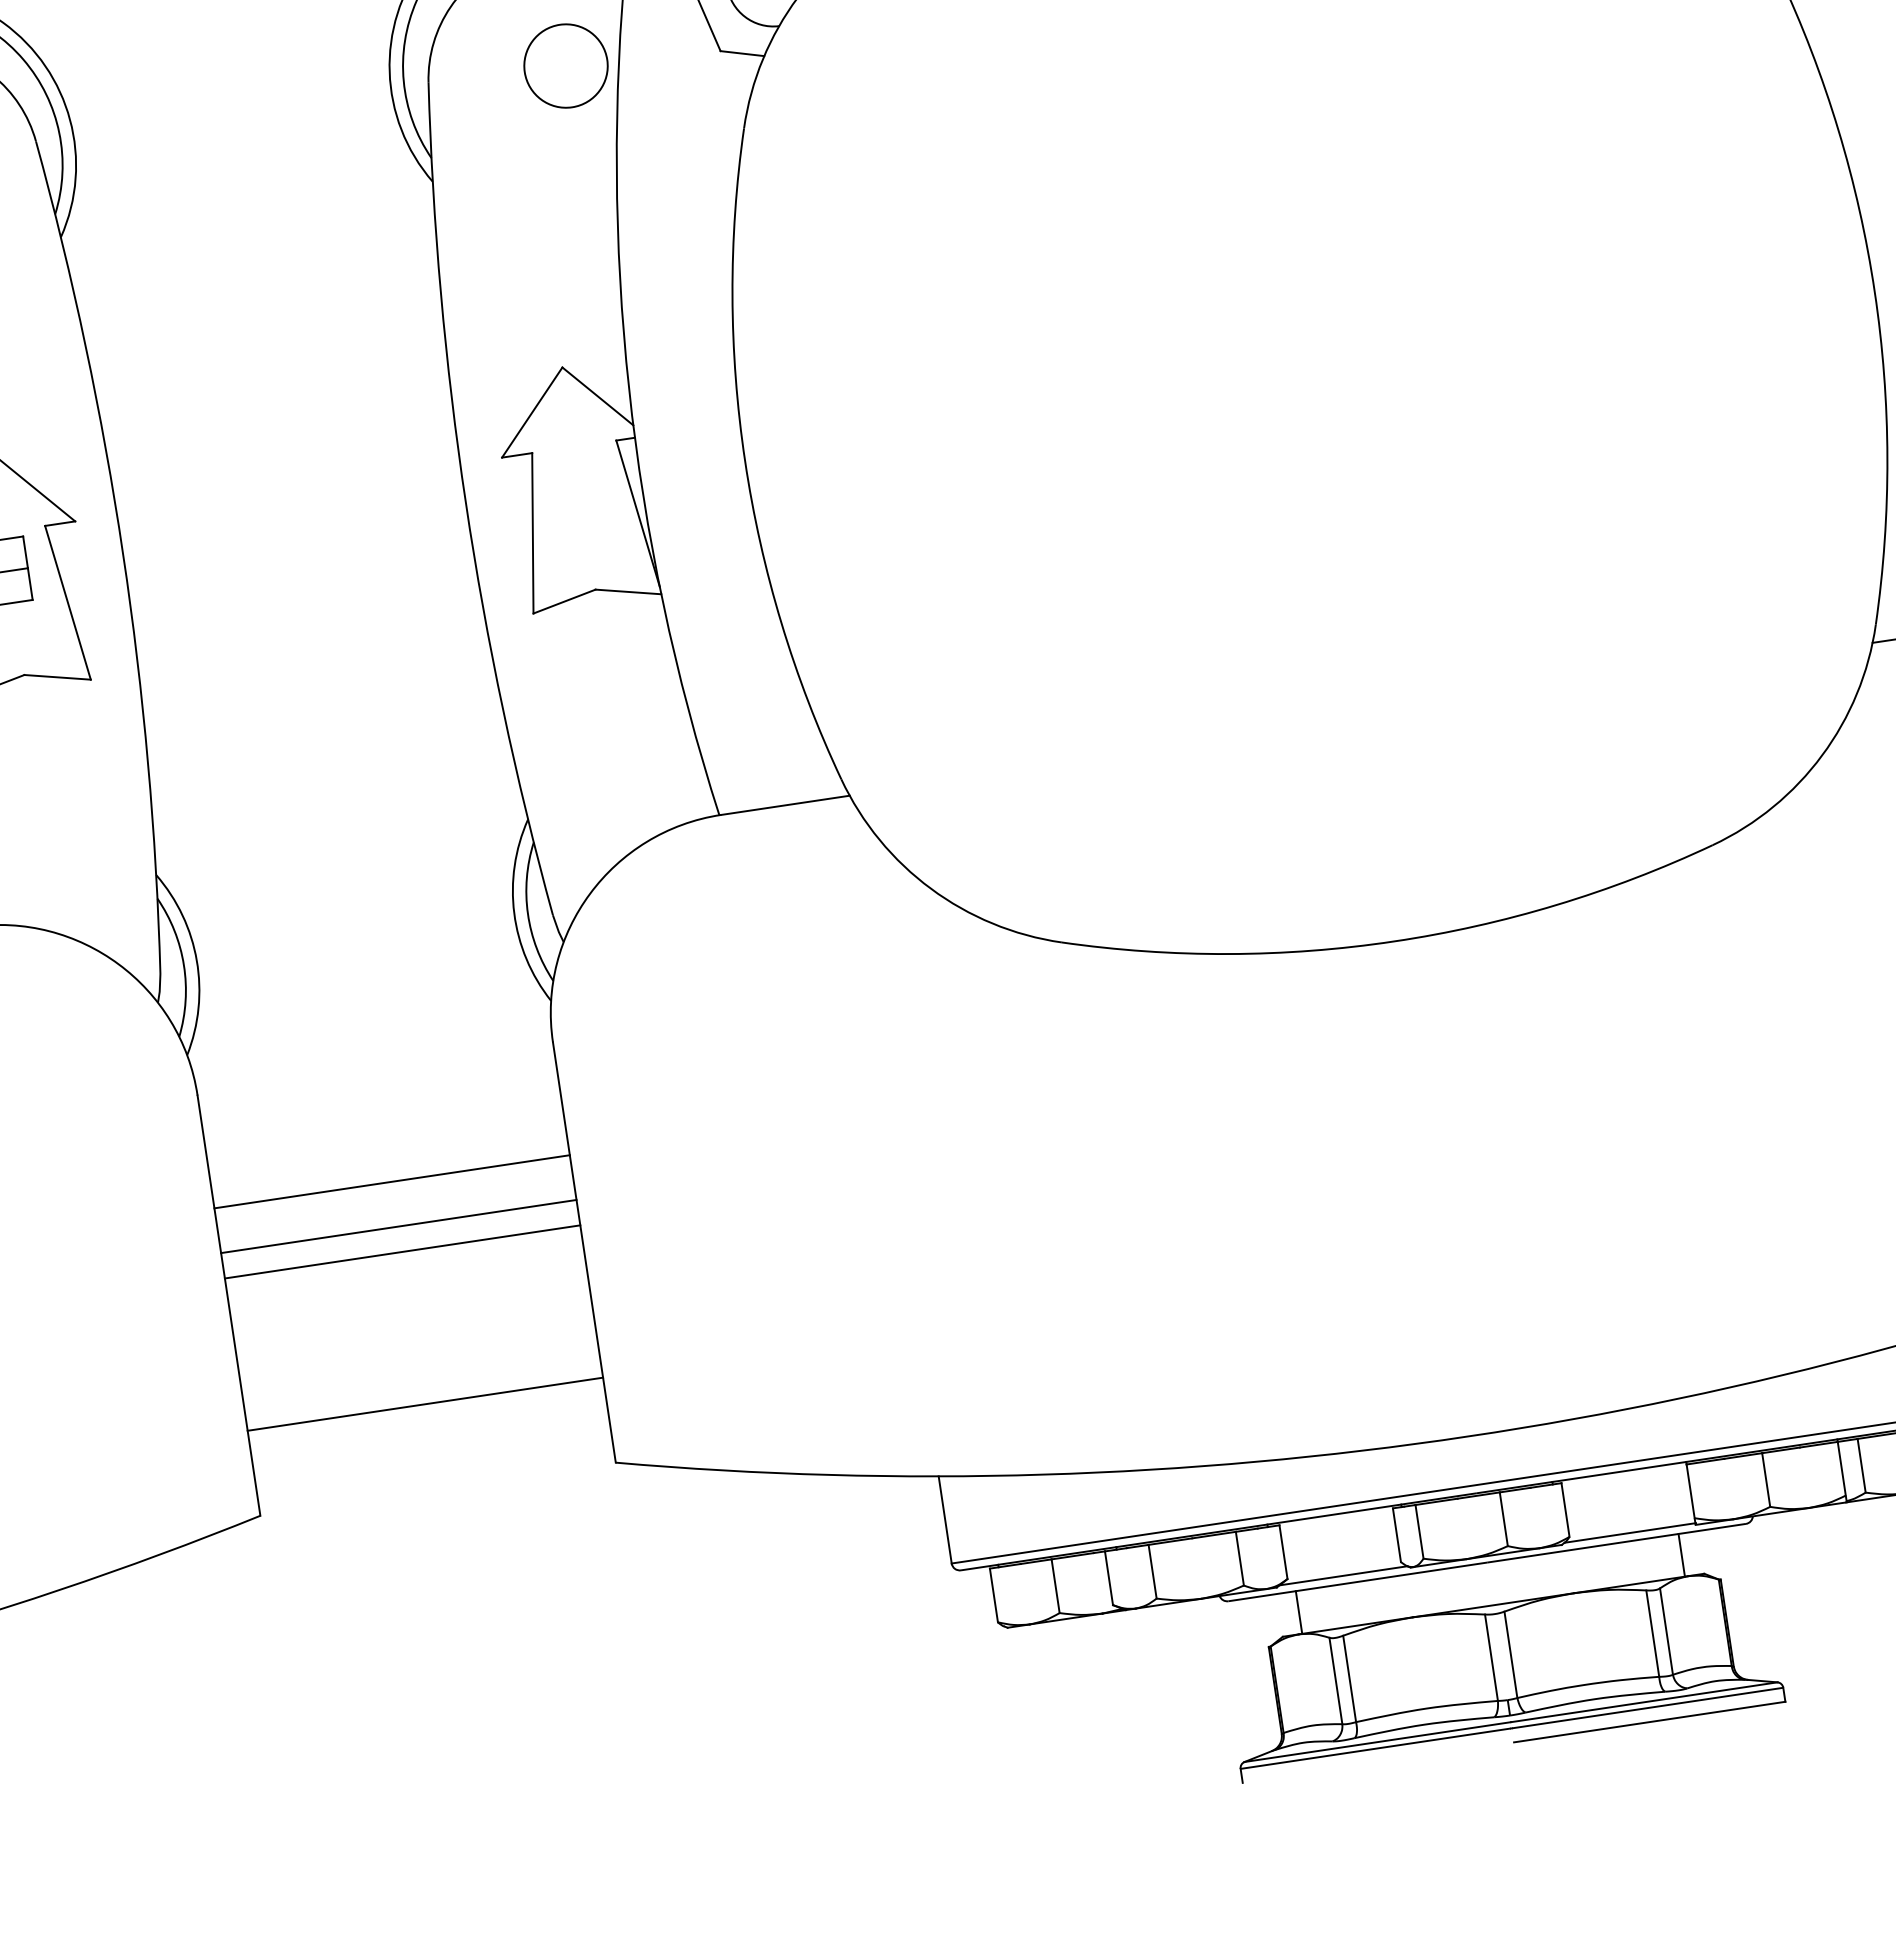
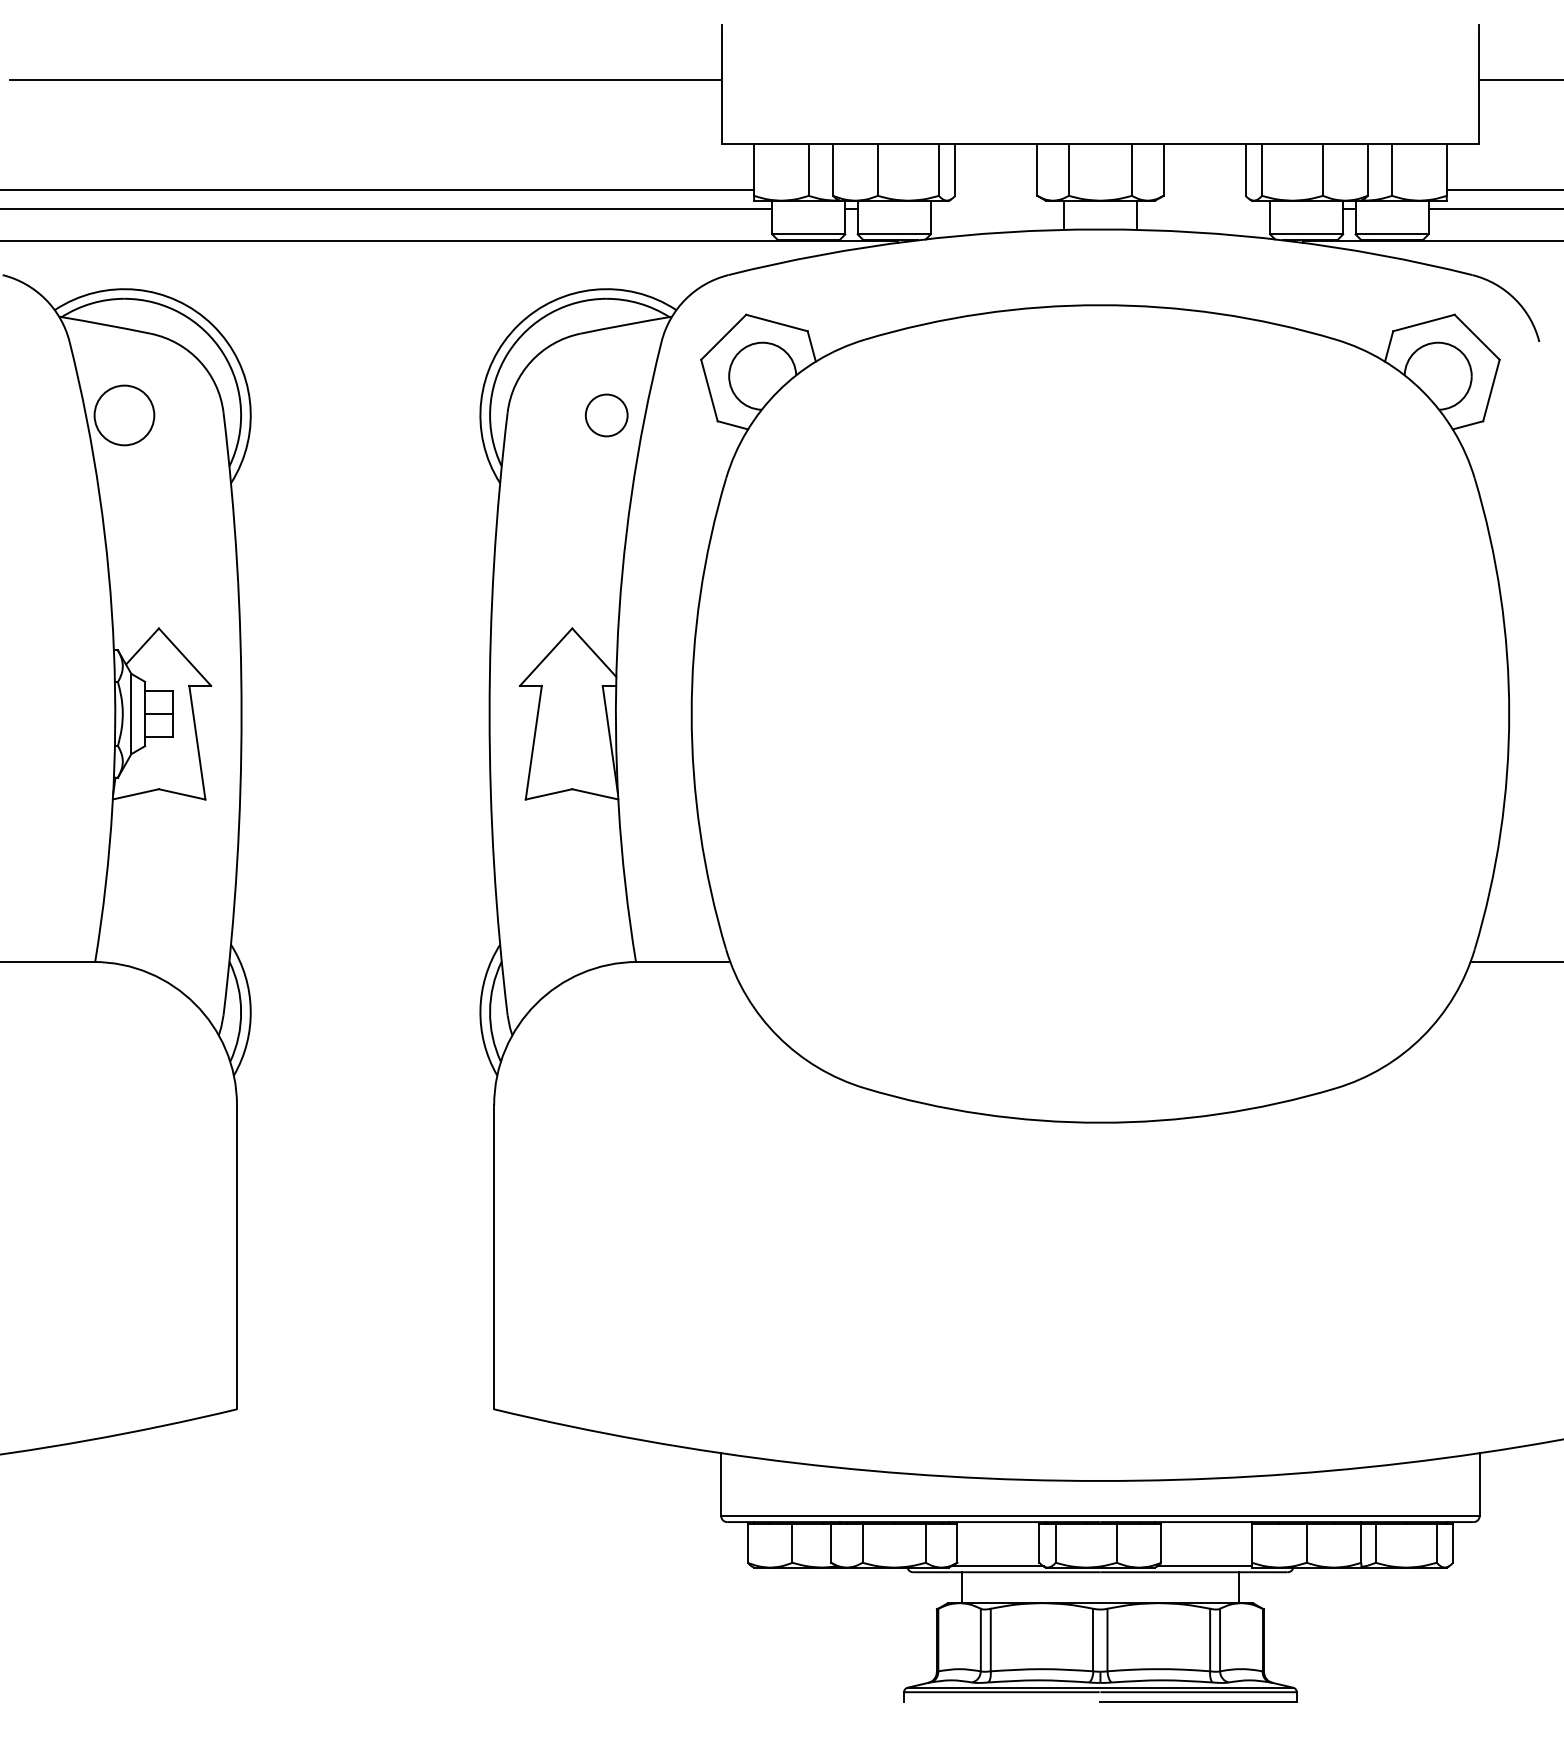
circle: (565, 66) -> (606, 415), size x0.7
line: (391, 1181) -> (365, 1186), removed
line: (398, 1226) -> (365, 1219), removed
line: (402, 1251) -> (365, 1237), removed
line: (425, 1403) -> (365, 1347), removed

